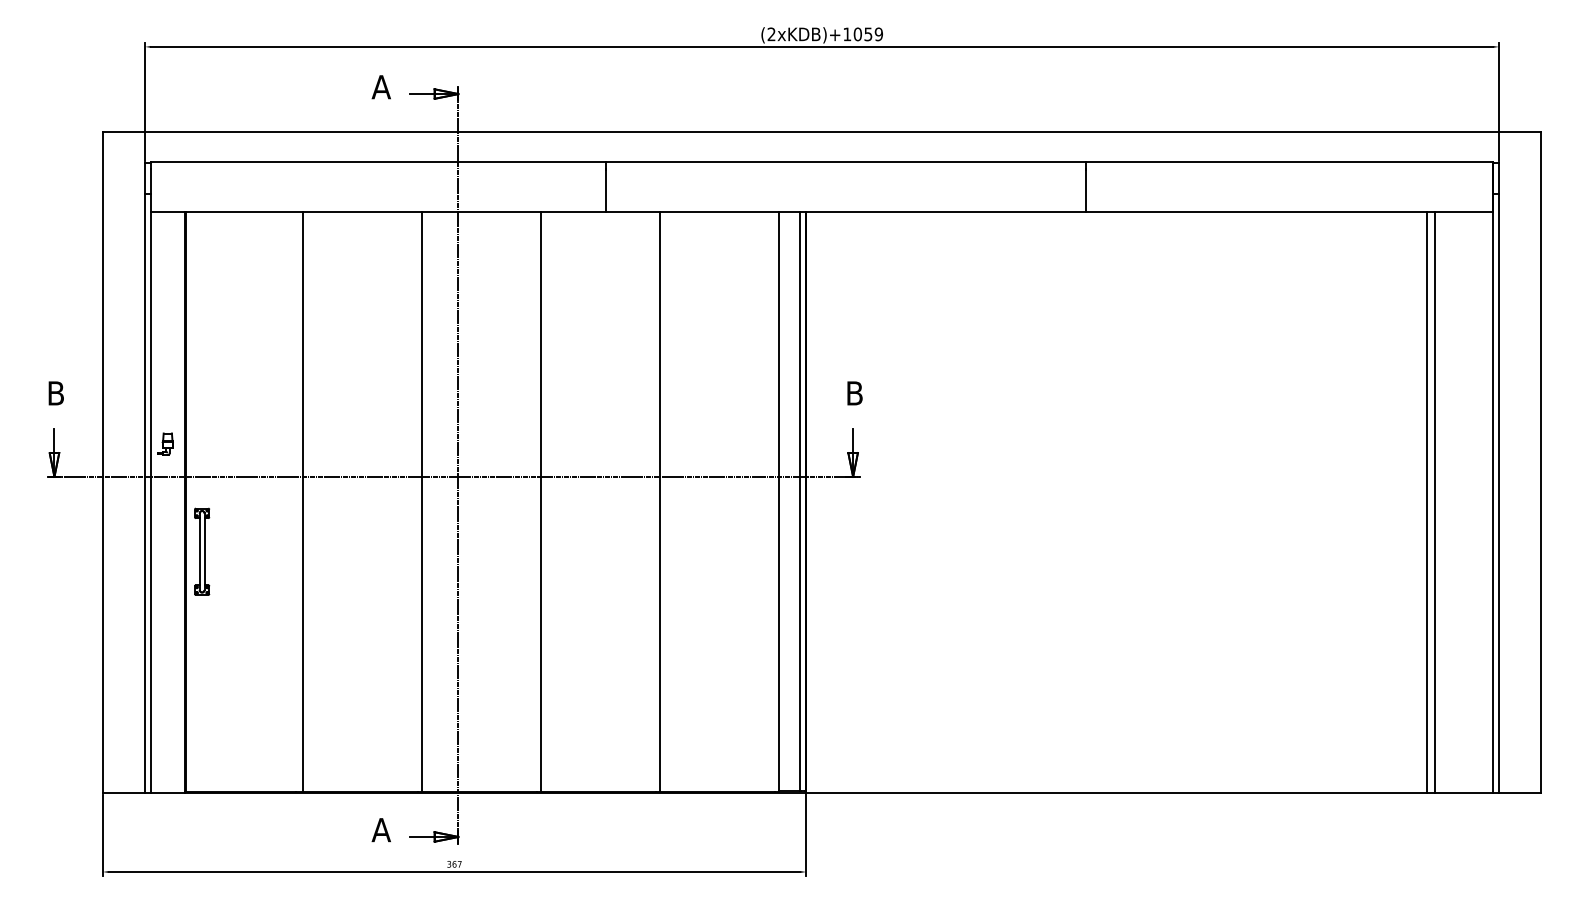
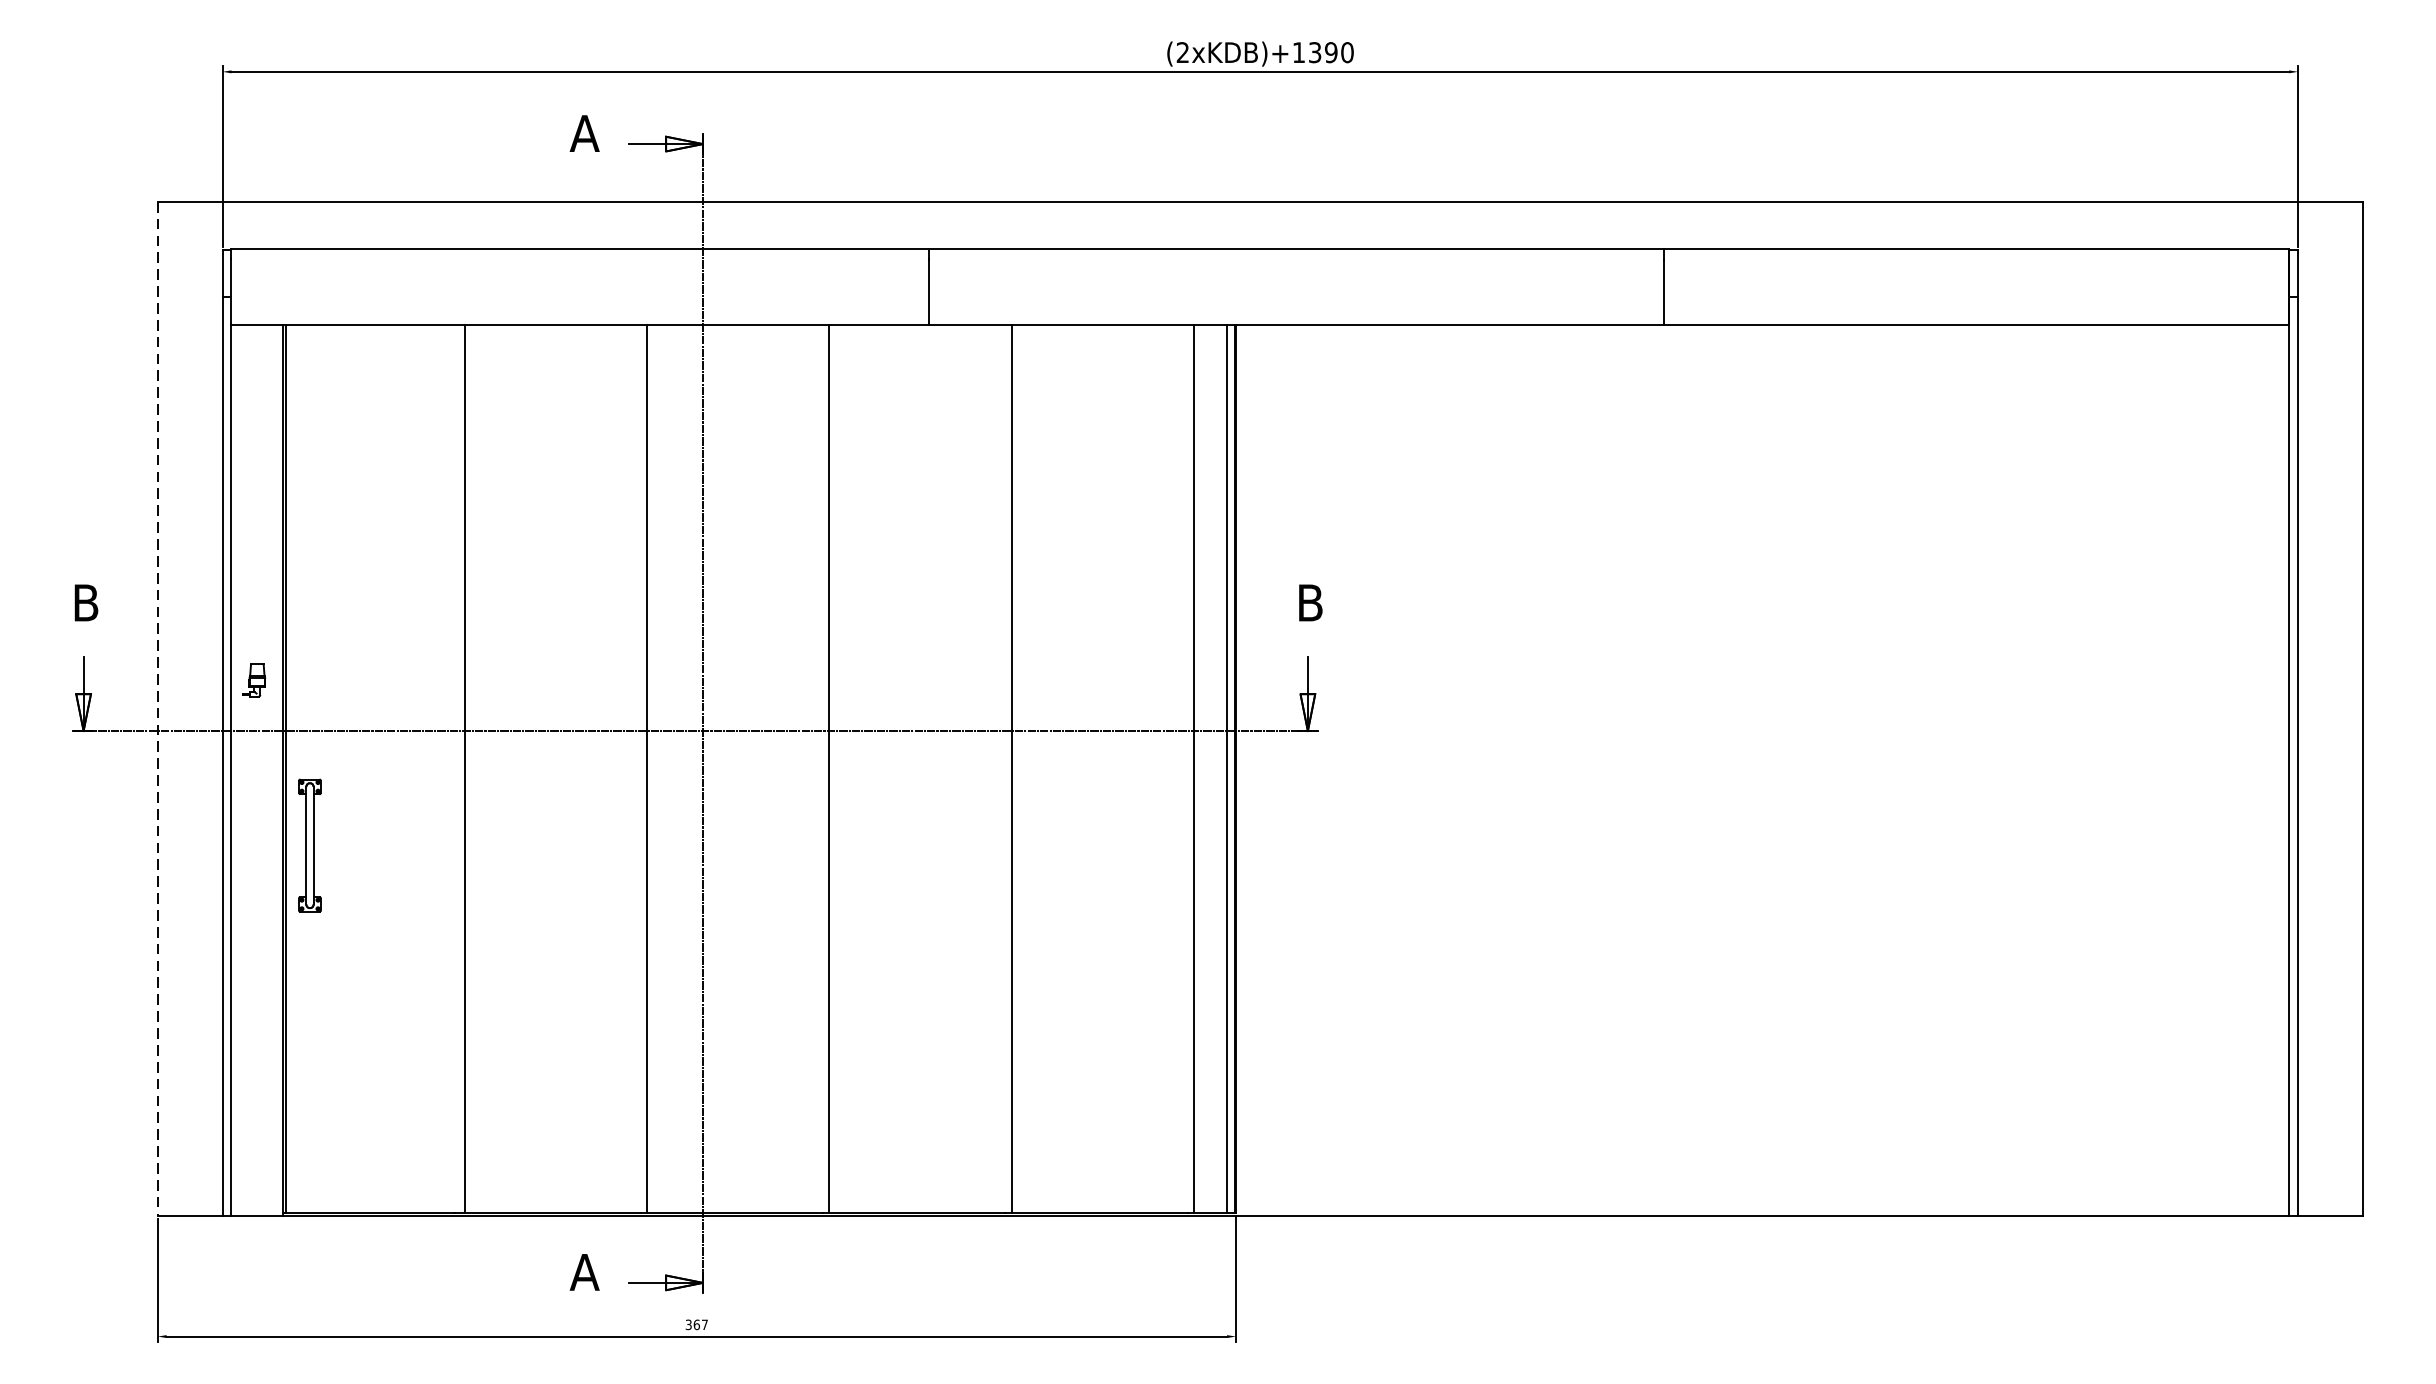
text: (867, 34) -> (1329, 52), (2xKDB)+1059 -> (2xKDB)+1390
line: (102, 462) -> (157, 708), solid -> dashed
line: (1427, 502) -> (2188, 770), removed
line: (1435, 502) -> (2200, 770), removed

